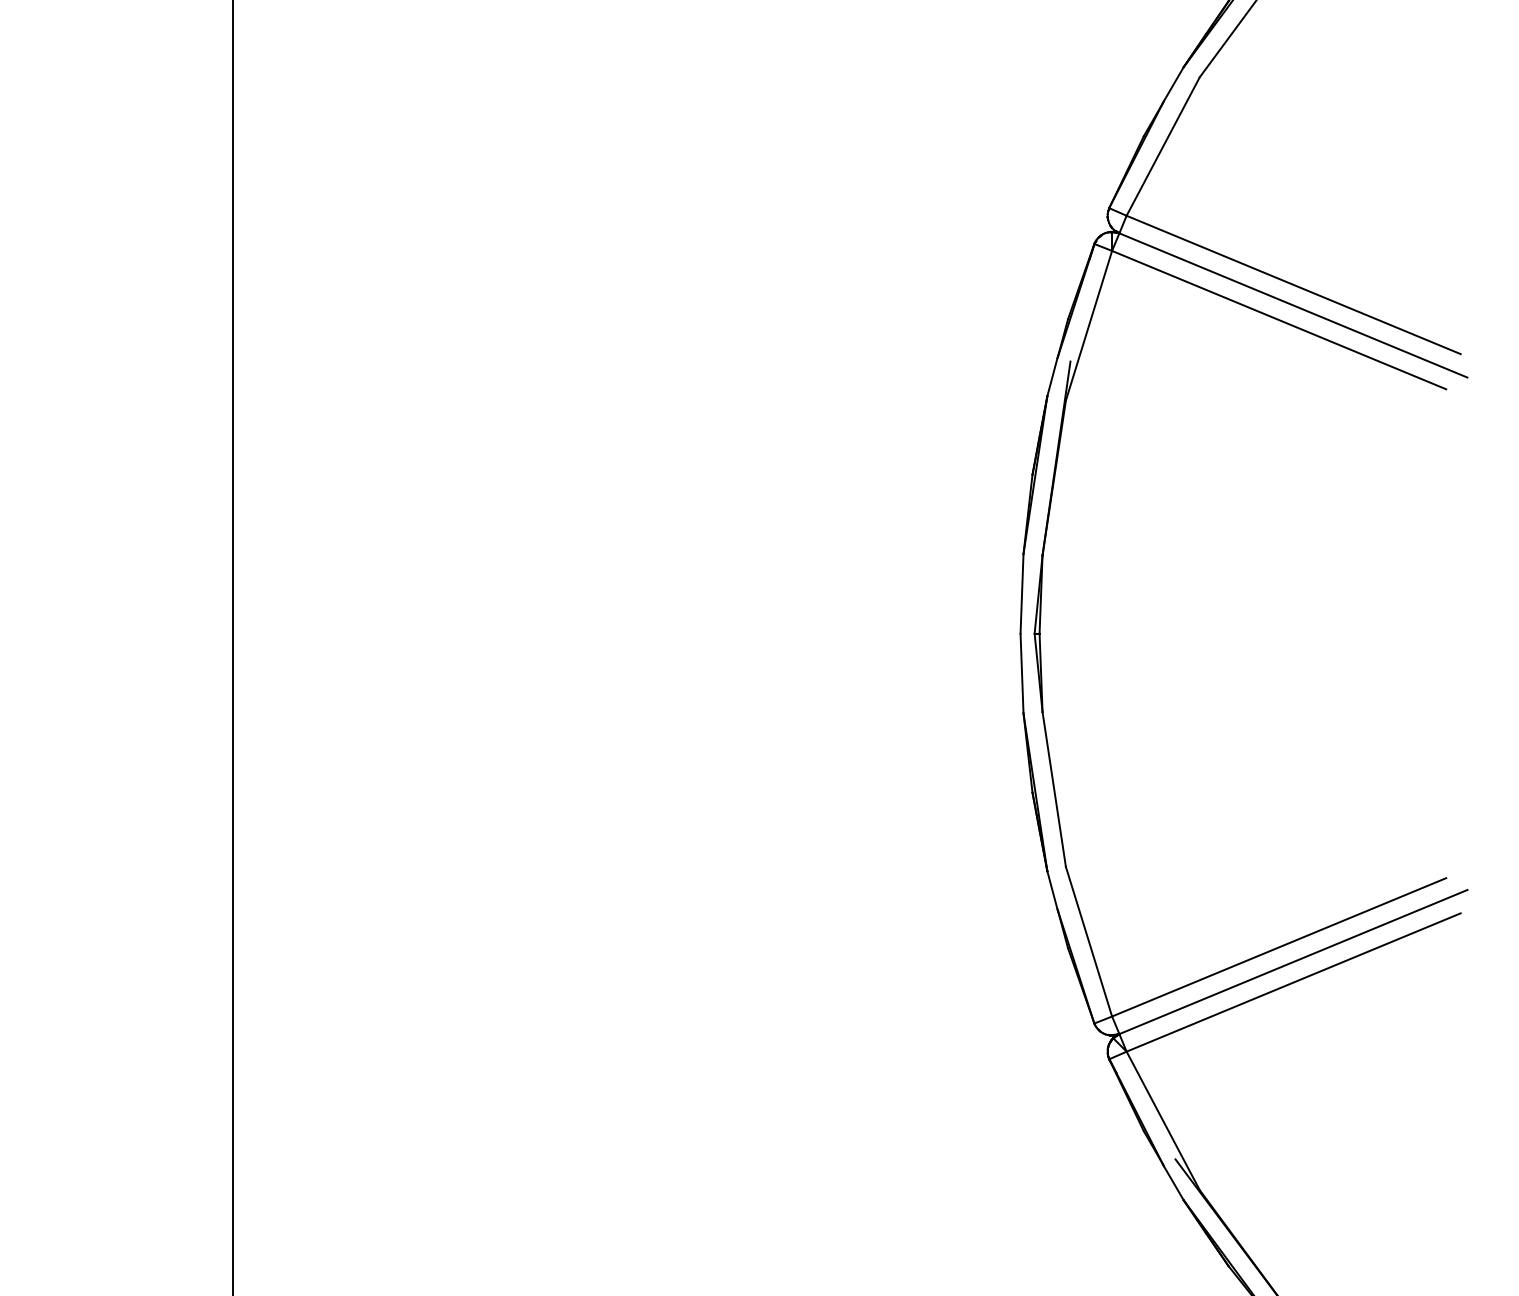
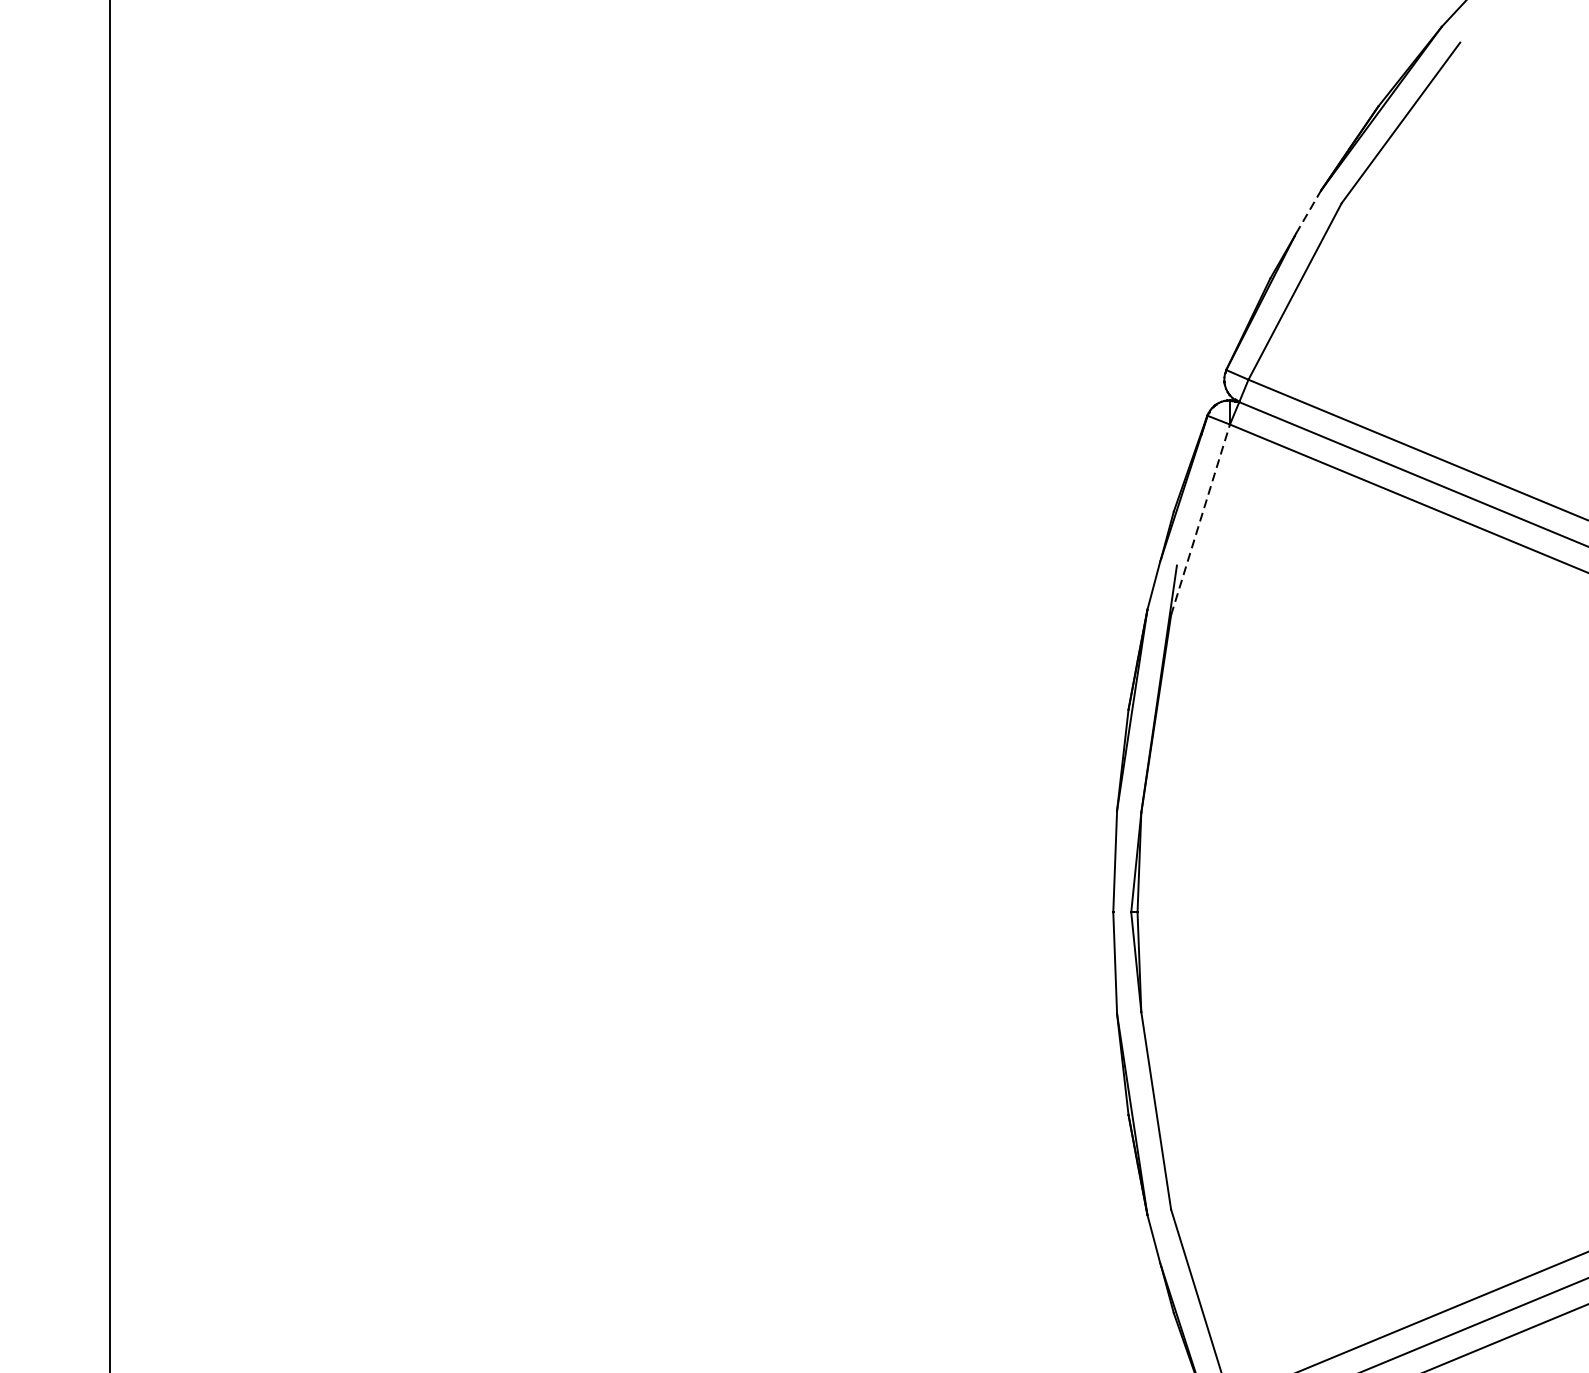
line: (1173, 84) -> (1308, 212), solid -> dashed
line: (1089, 325) -> (1201, 519), solid -> dashed

